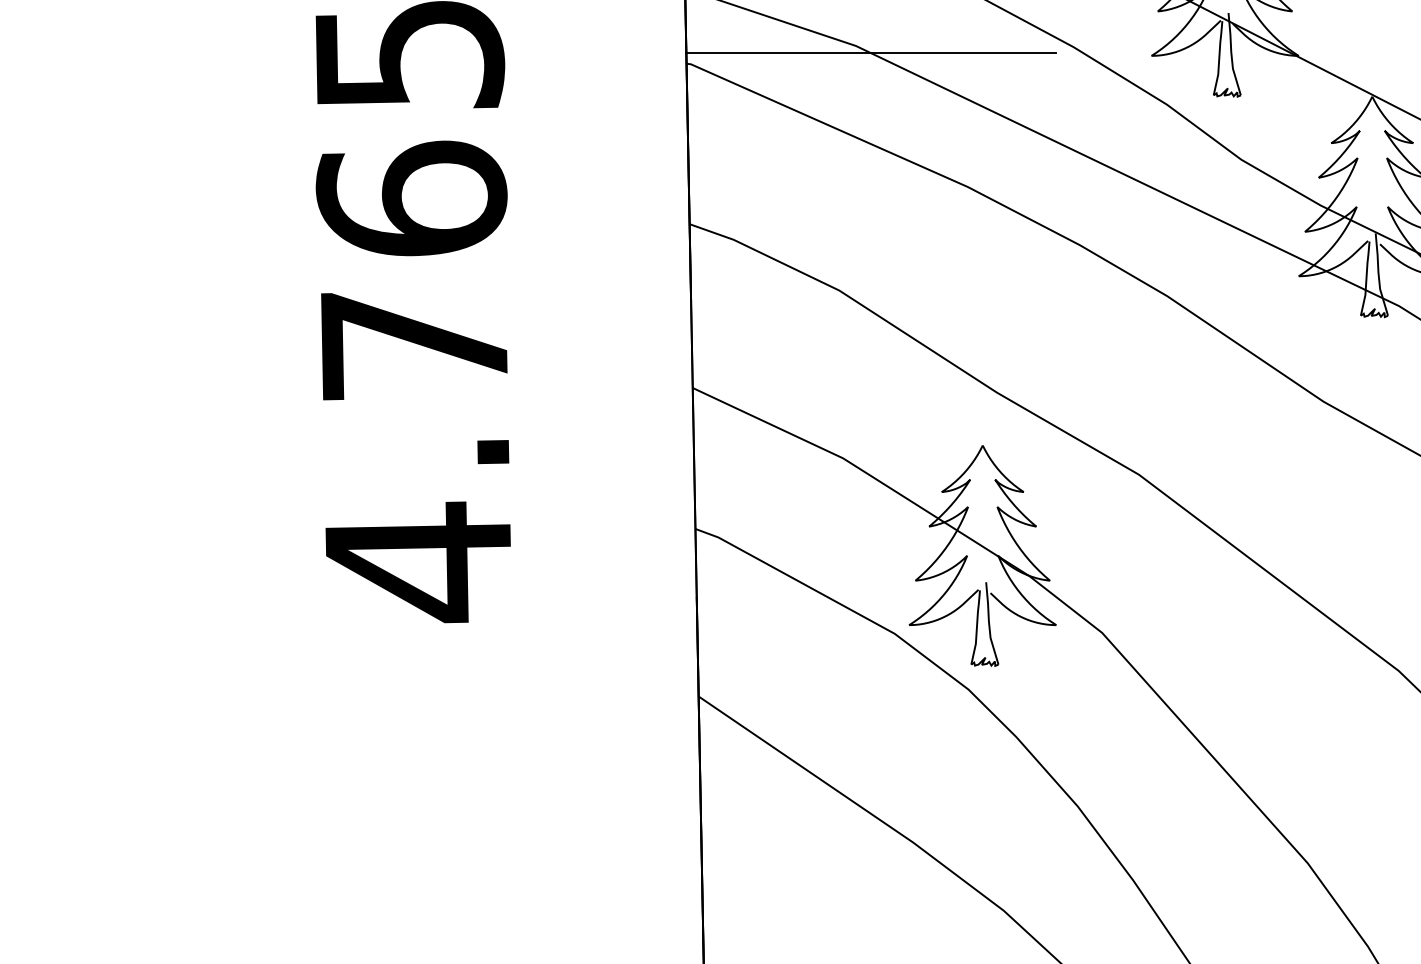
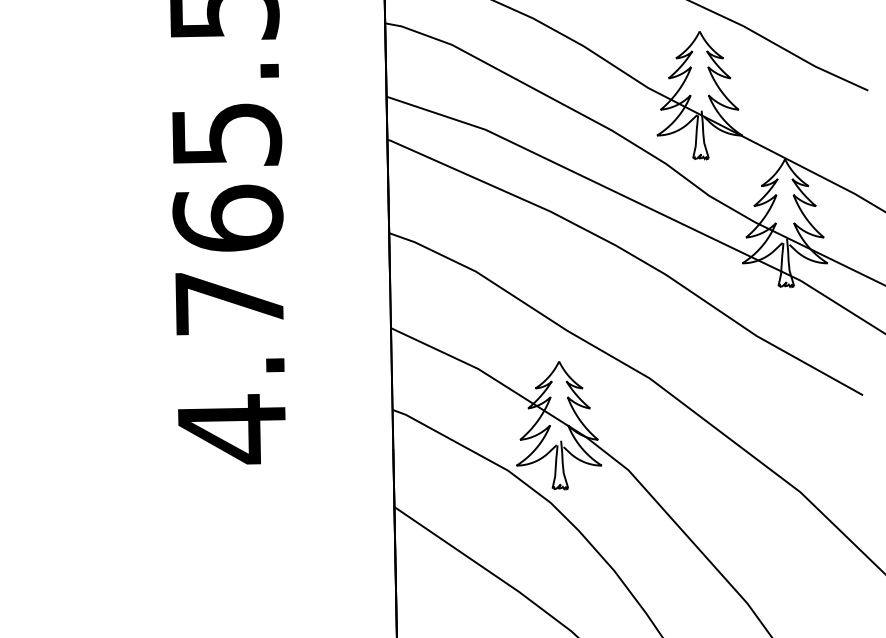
line: (871, 52) -> (494, 133), removed

